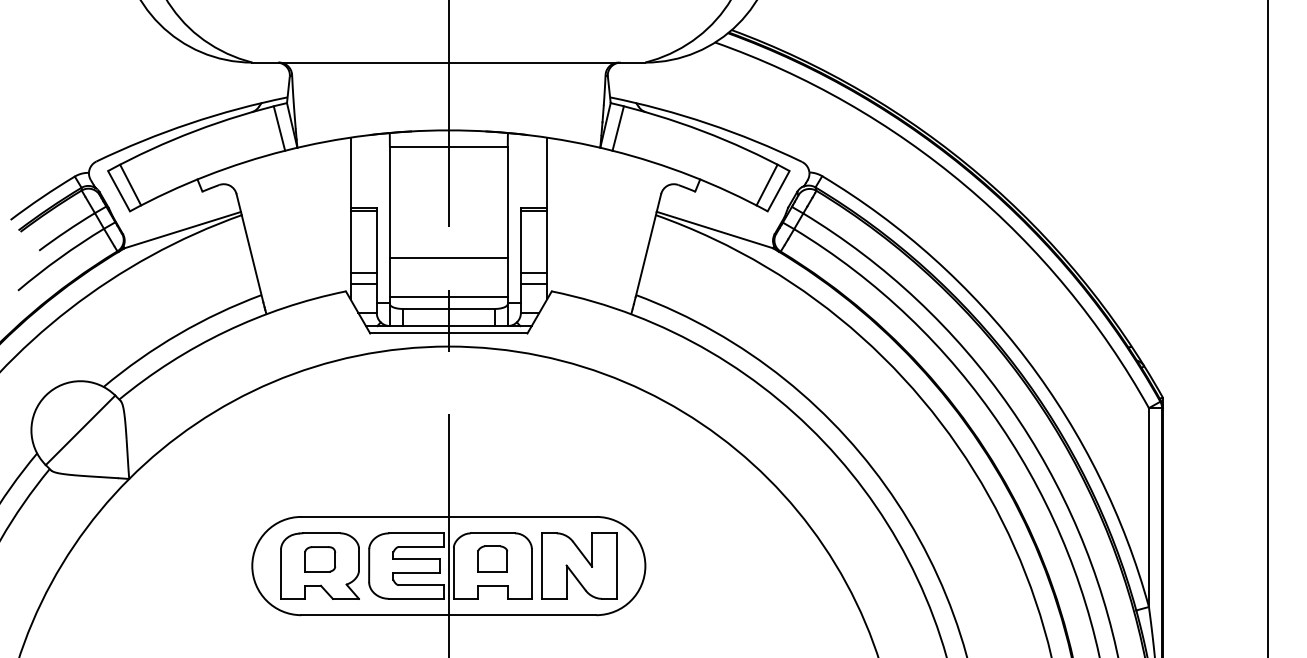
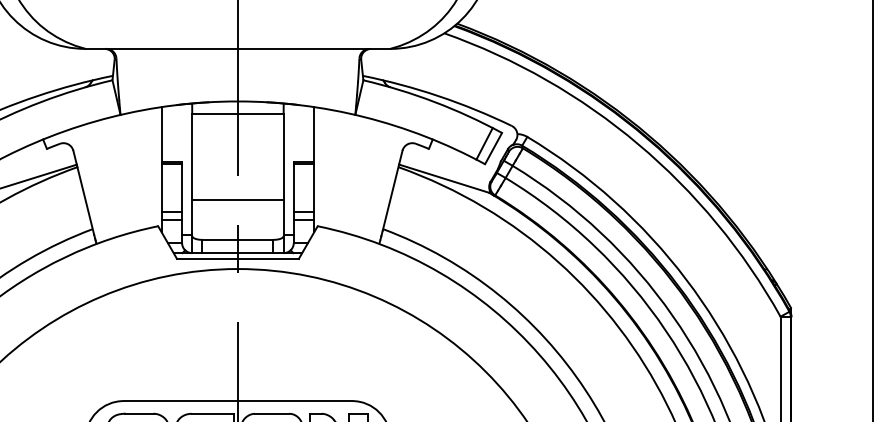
line: (279, 128) -> (106, 99), removed
line: (617, 128) -> (368, 99), removed
line: (448, 296) -> (237, 230), removed

